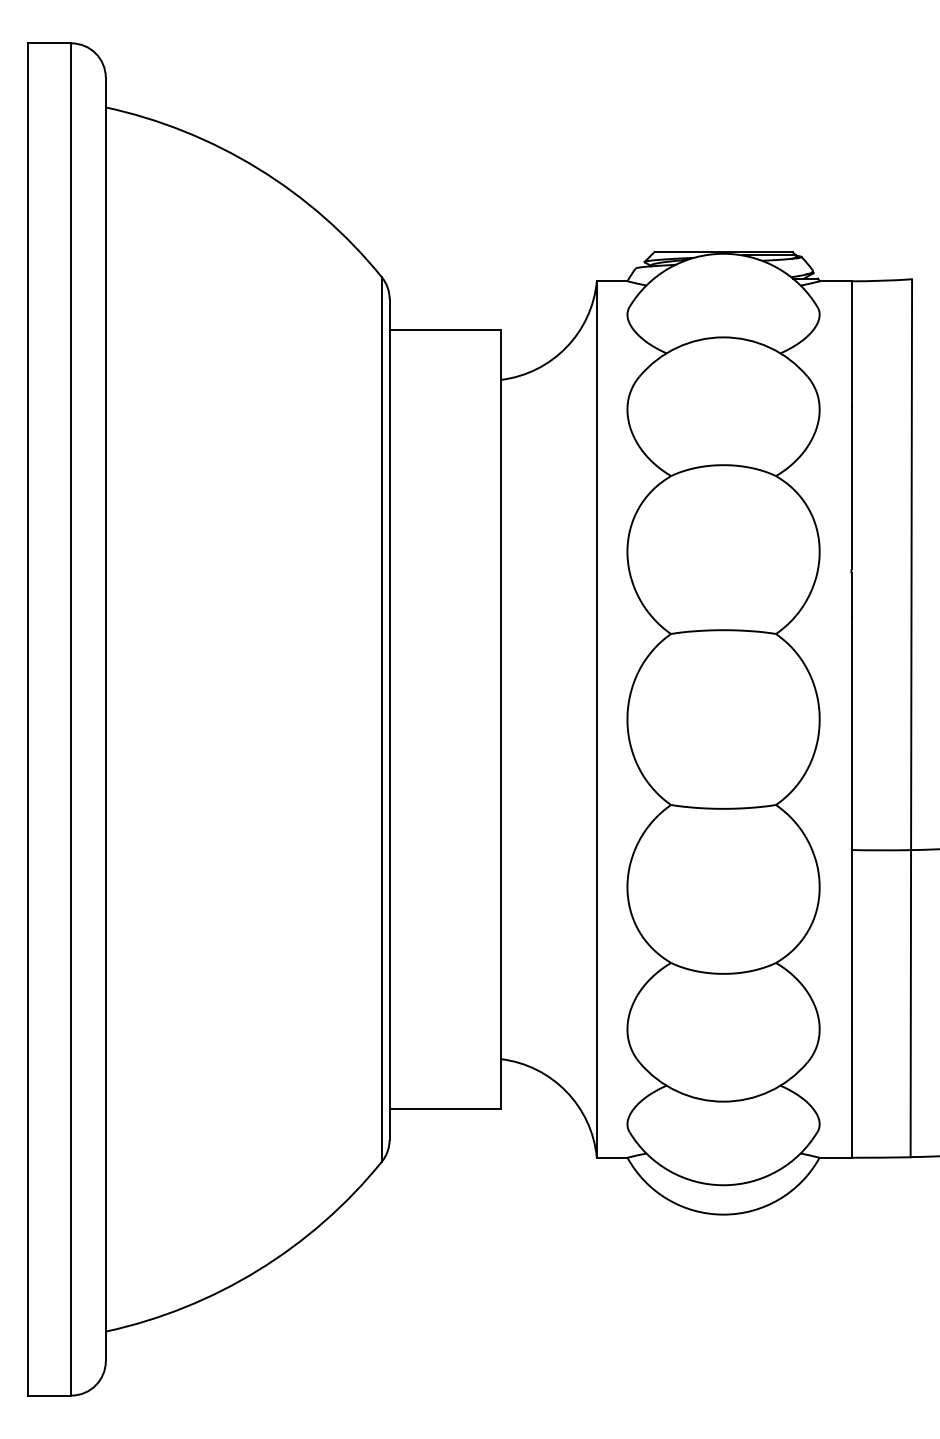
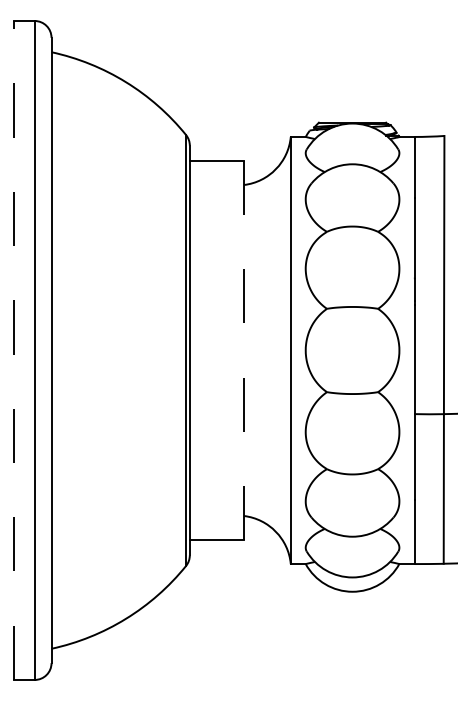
line: (27, 717) -> (13, 349), solid -> dashed
line: (501, 719) -> (244, 350), solid -> dashed

